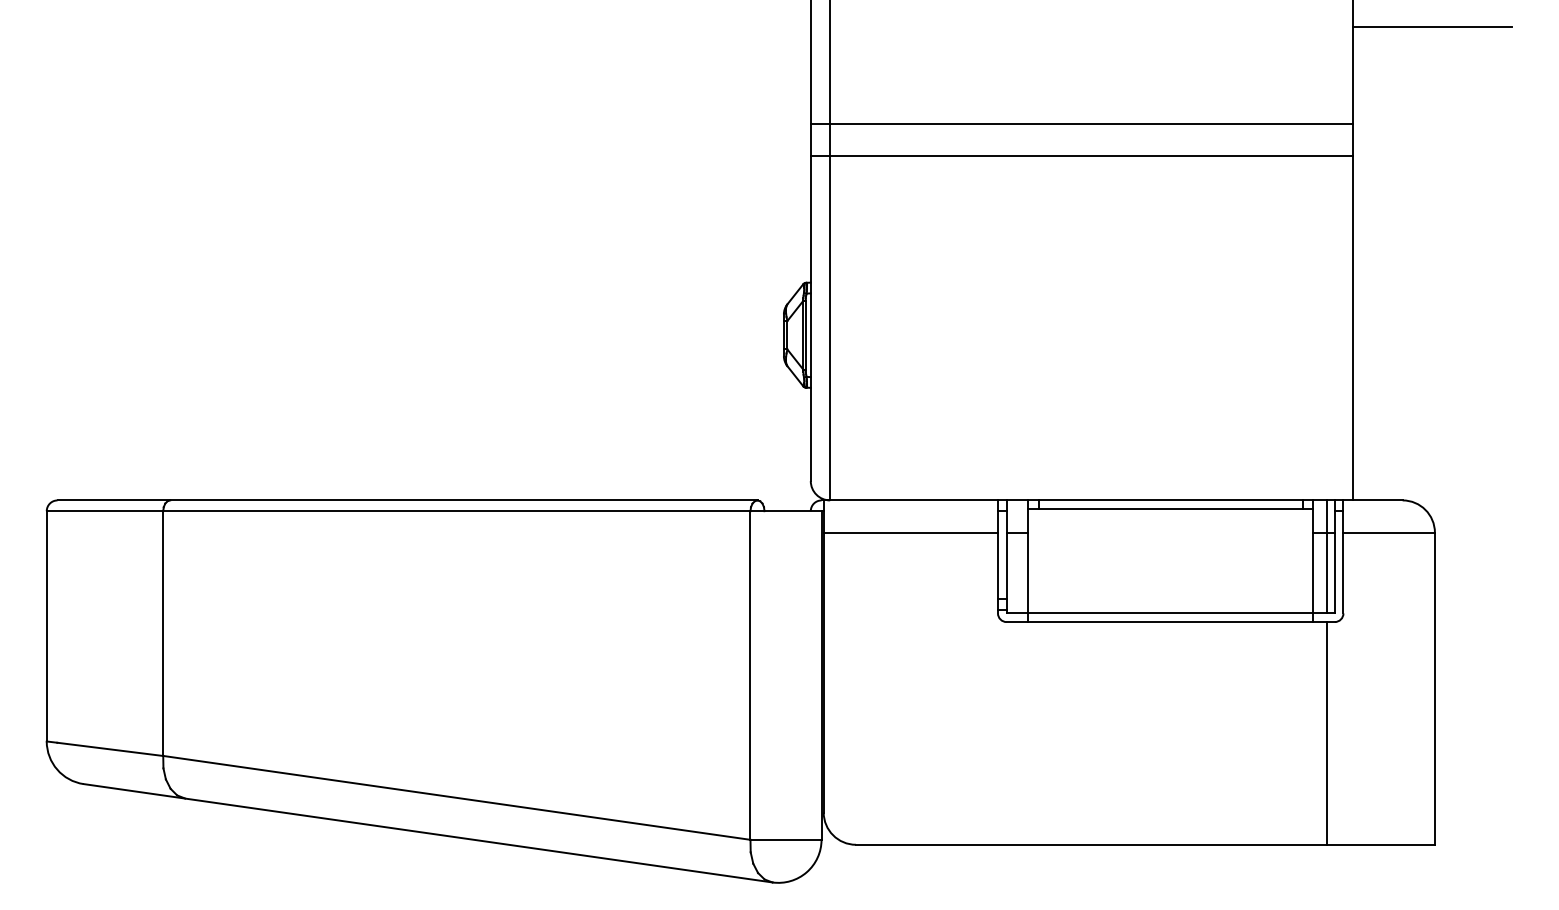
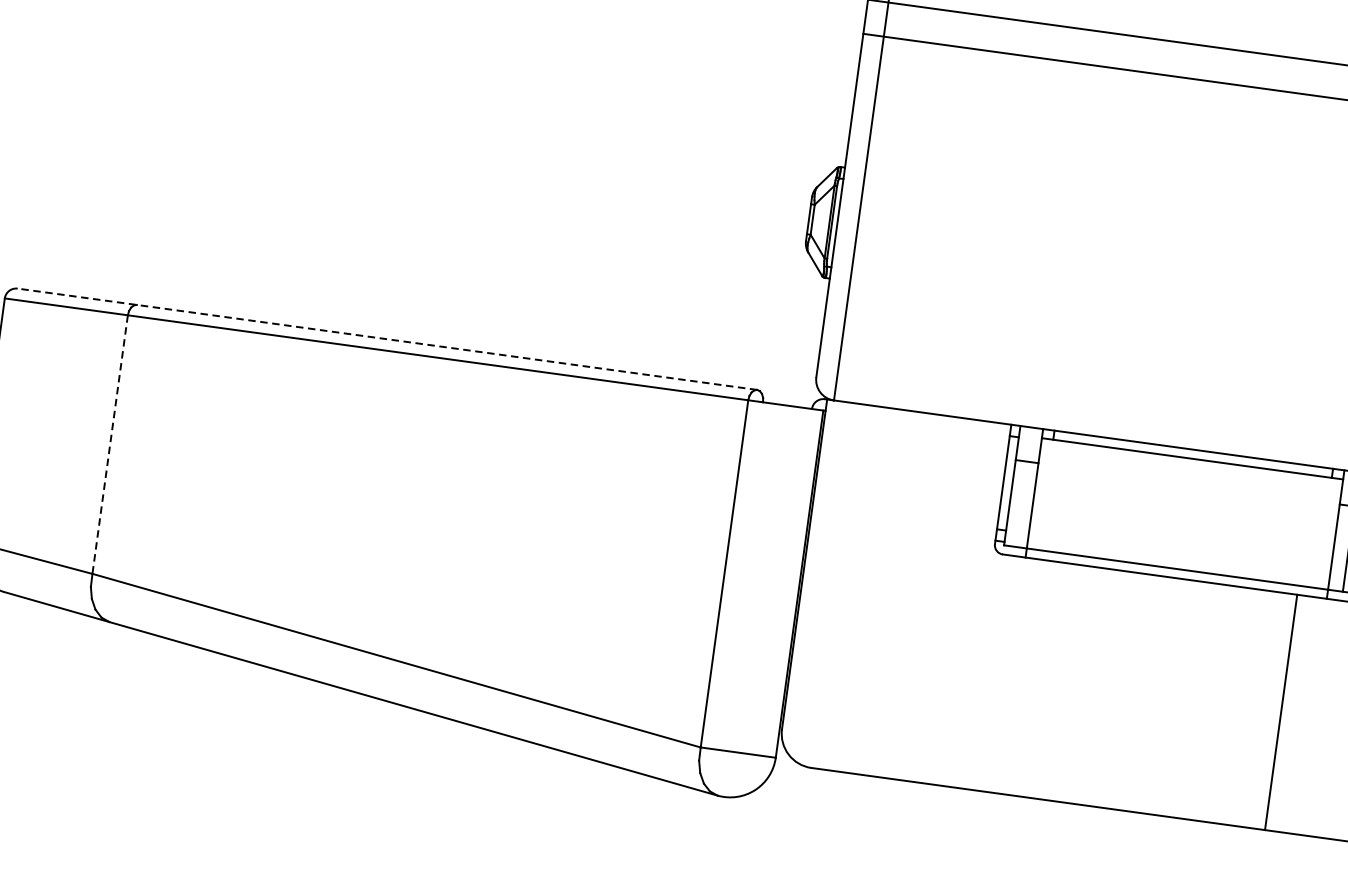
line: (407, 500) -> (387, 339), solid -> dashed
line: (910, 532) -> (914, 445), removed
line: (163, 634) -> (110, 445), solid -> dashed
line: (1327, 733) -> (1281, 712), moved

